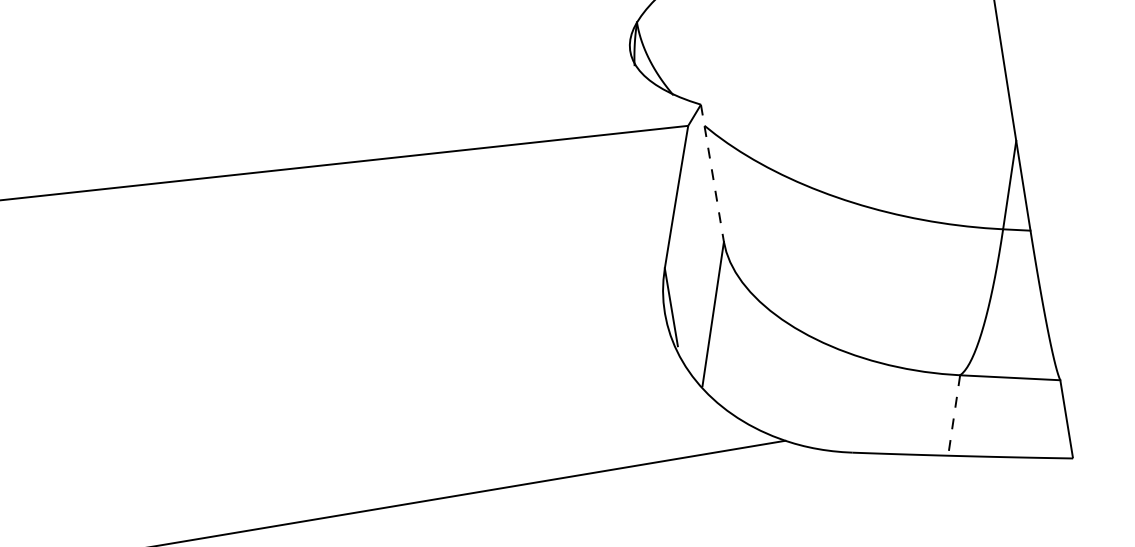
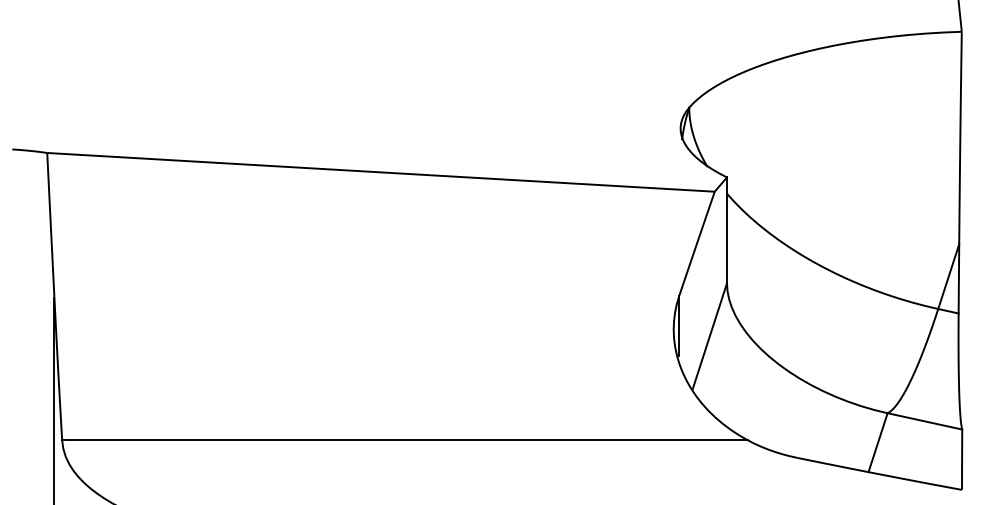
line: (711, 173) -> (726, 230), dashed -> solid
line: (954, 415) -> (878, 442), dashed -> solid

